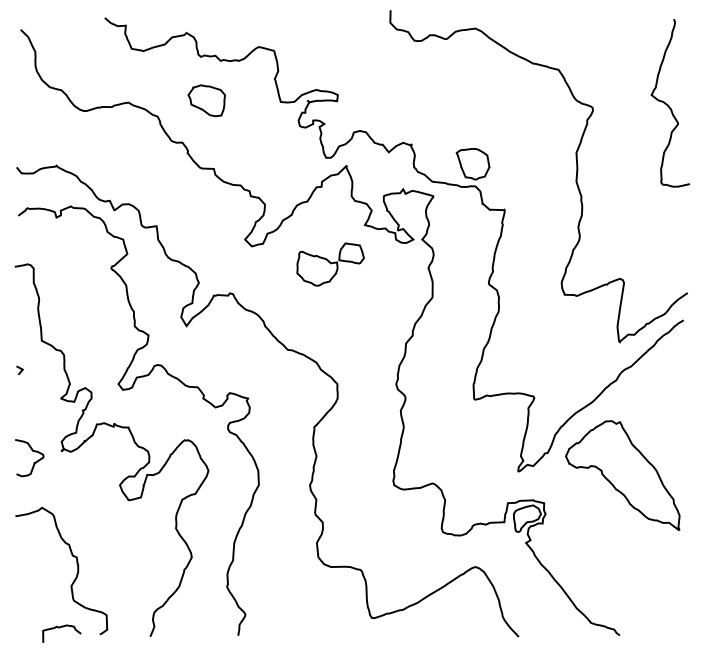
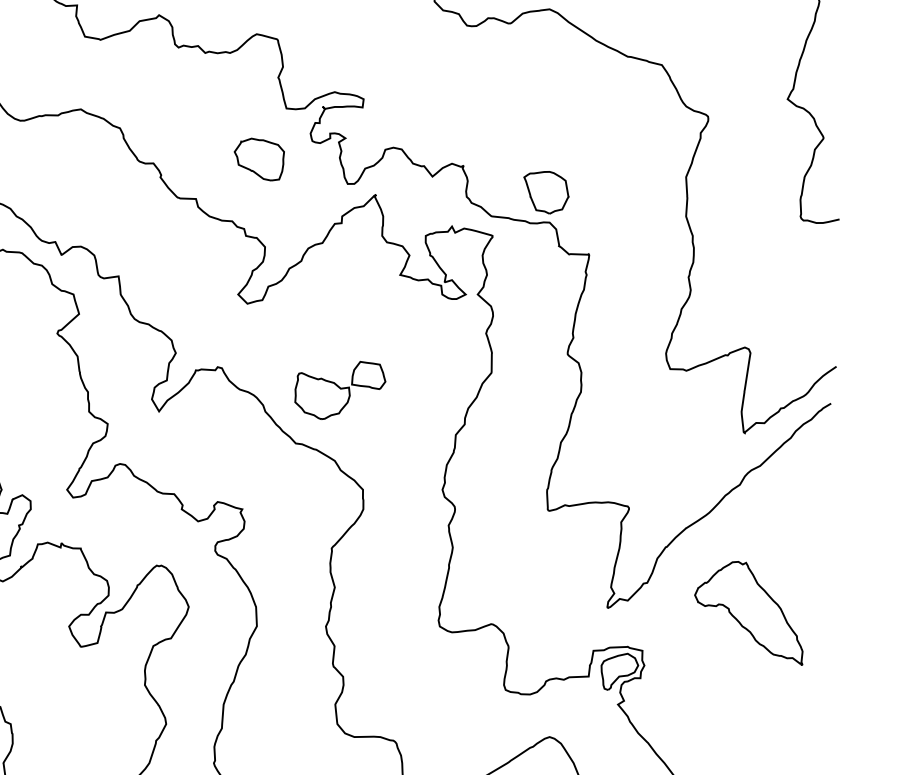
part: (206, 100) -> (259, 159), moved
part: (330, 264) -> (340, 390), moved
part: (622, 475) -> (748, 613), size x0.7

